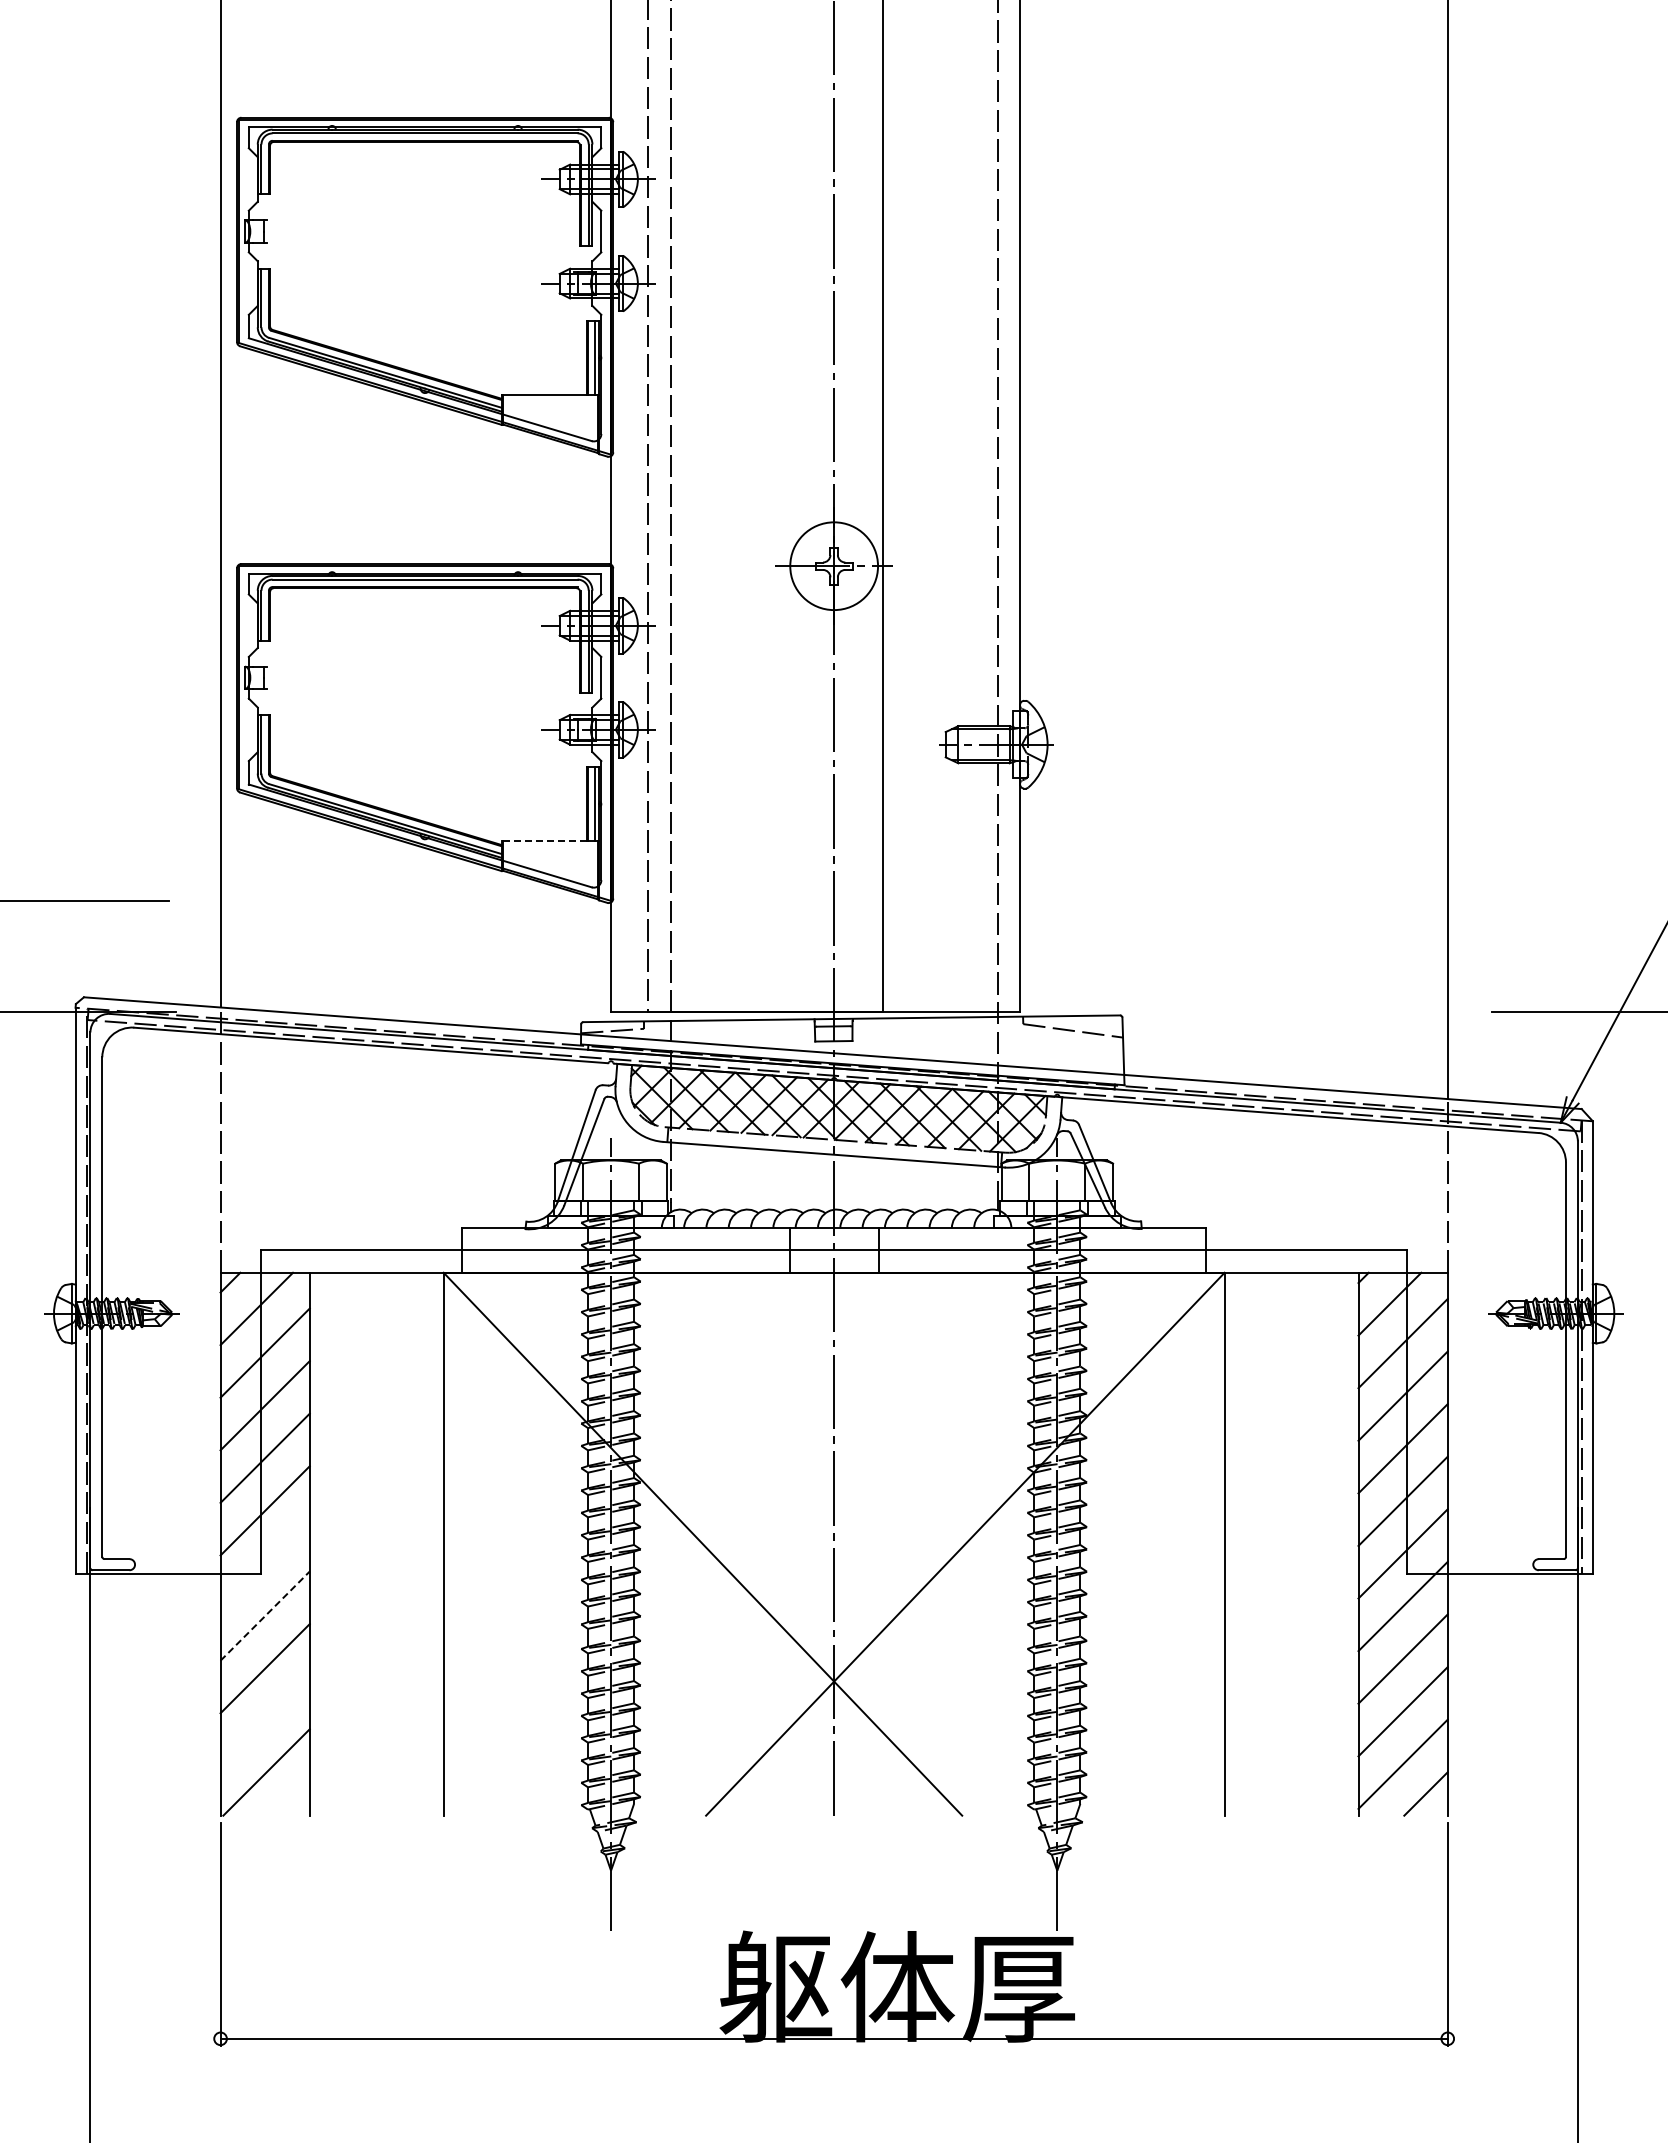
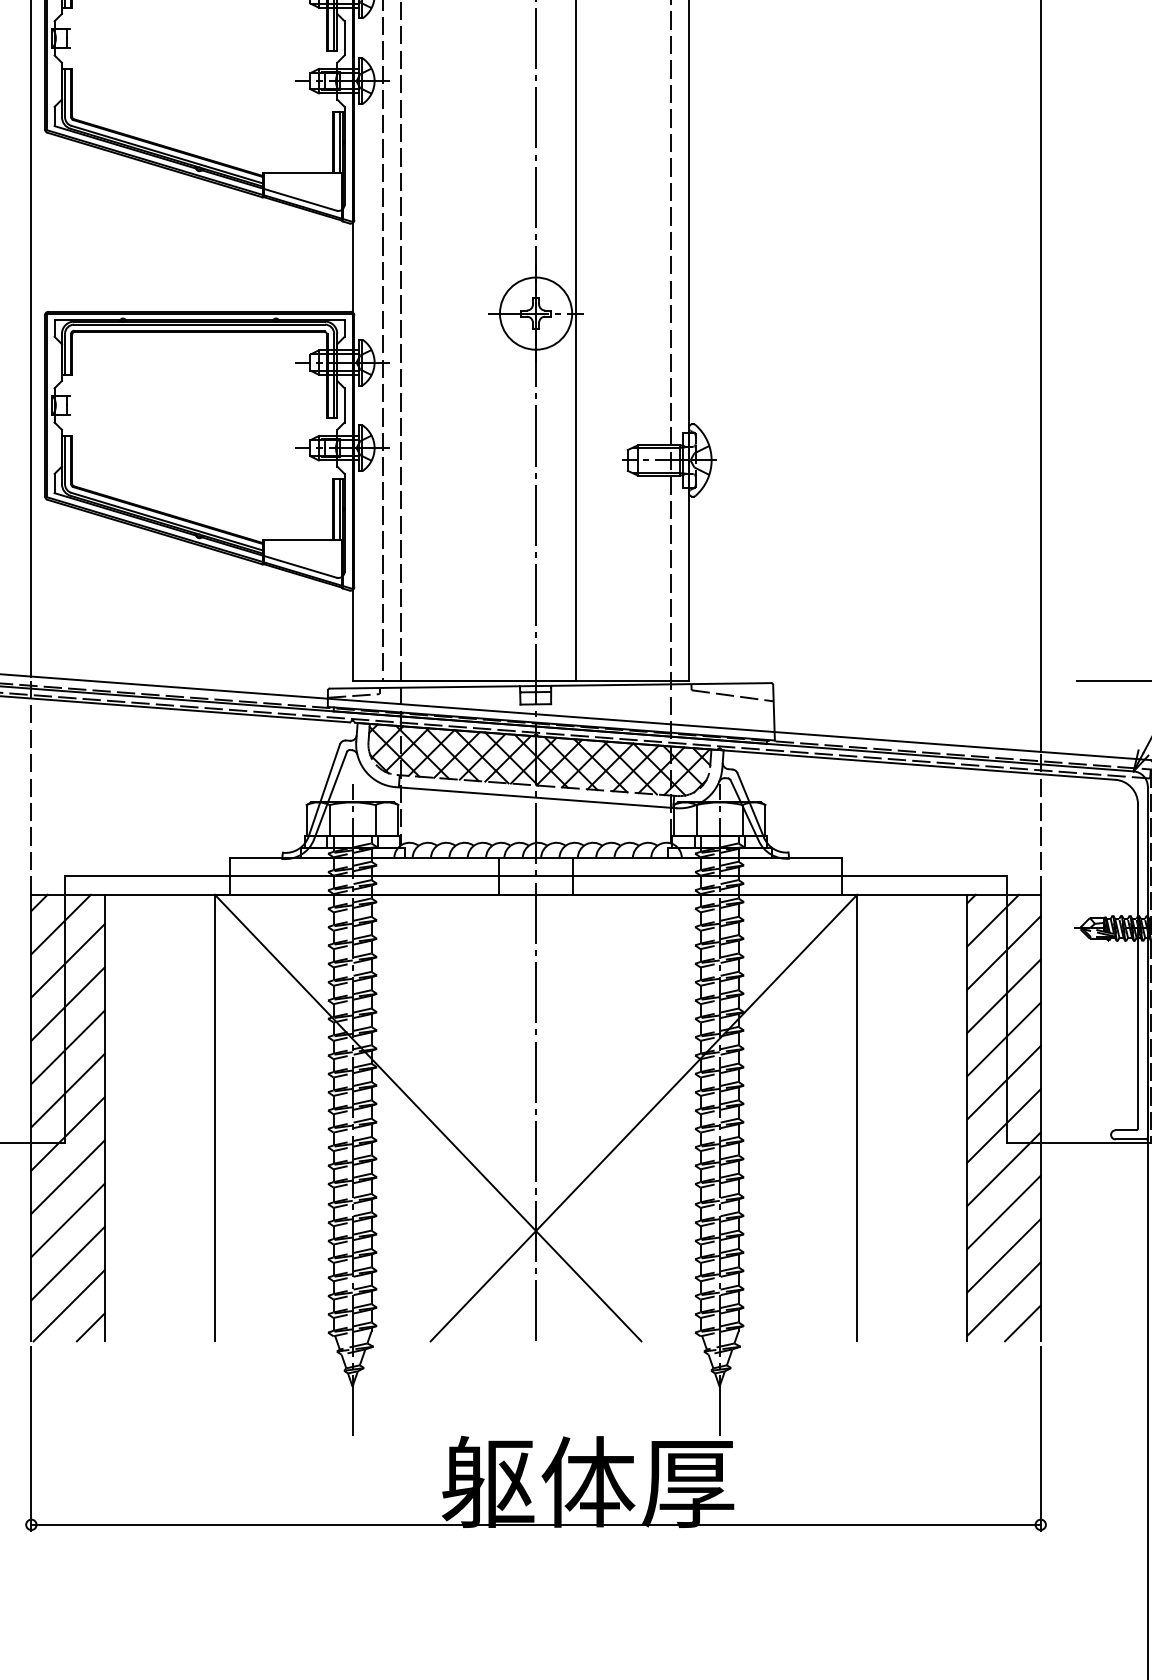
line: (544, 841) -> (297, 540), dashed -> solid
line: (264, 1563) -> (67, 1133), added
line: (265, 1615) -> (68, 1176), dashed -> solid
line: (264, 1720) -> (67, 1263), added
line: (292, 1798) -> (90, 1327), added

